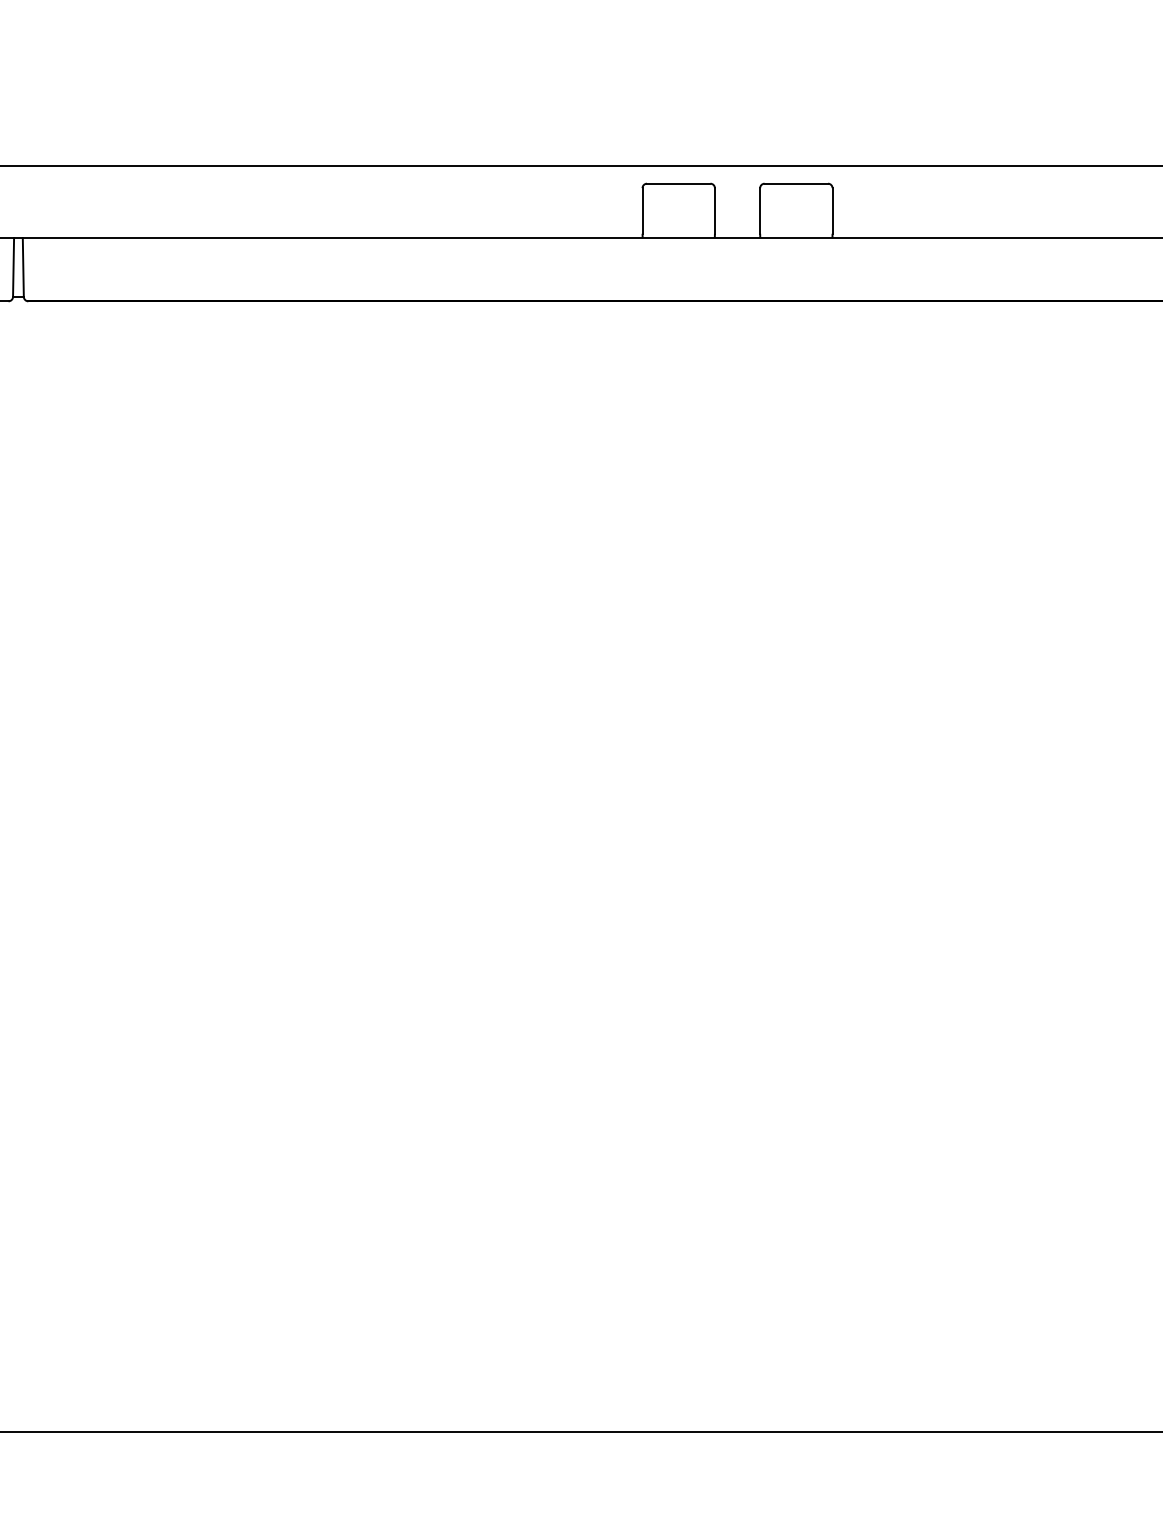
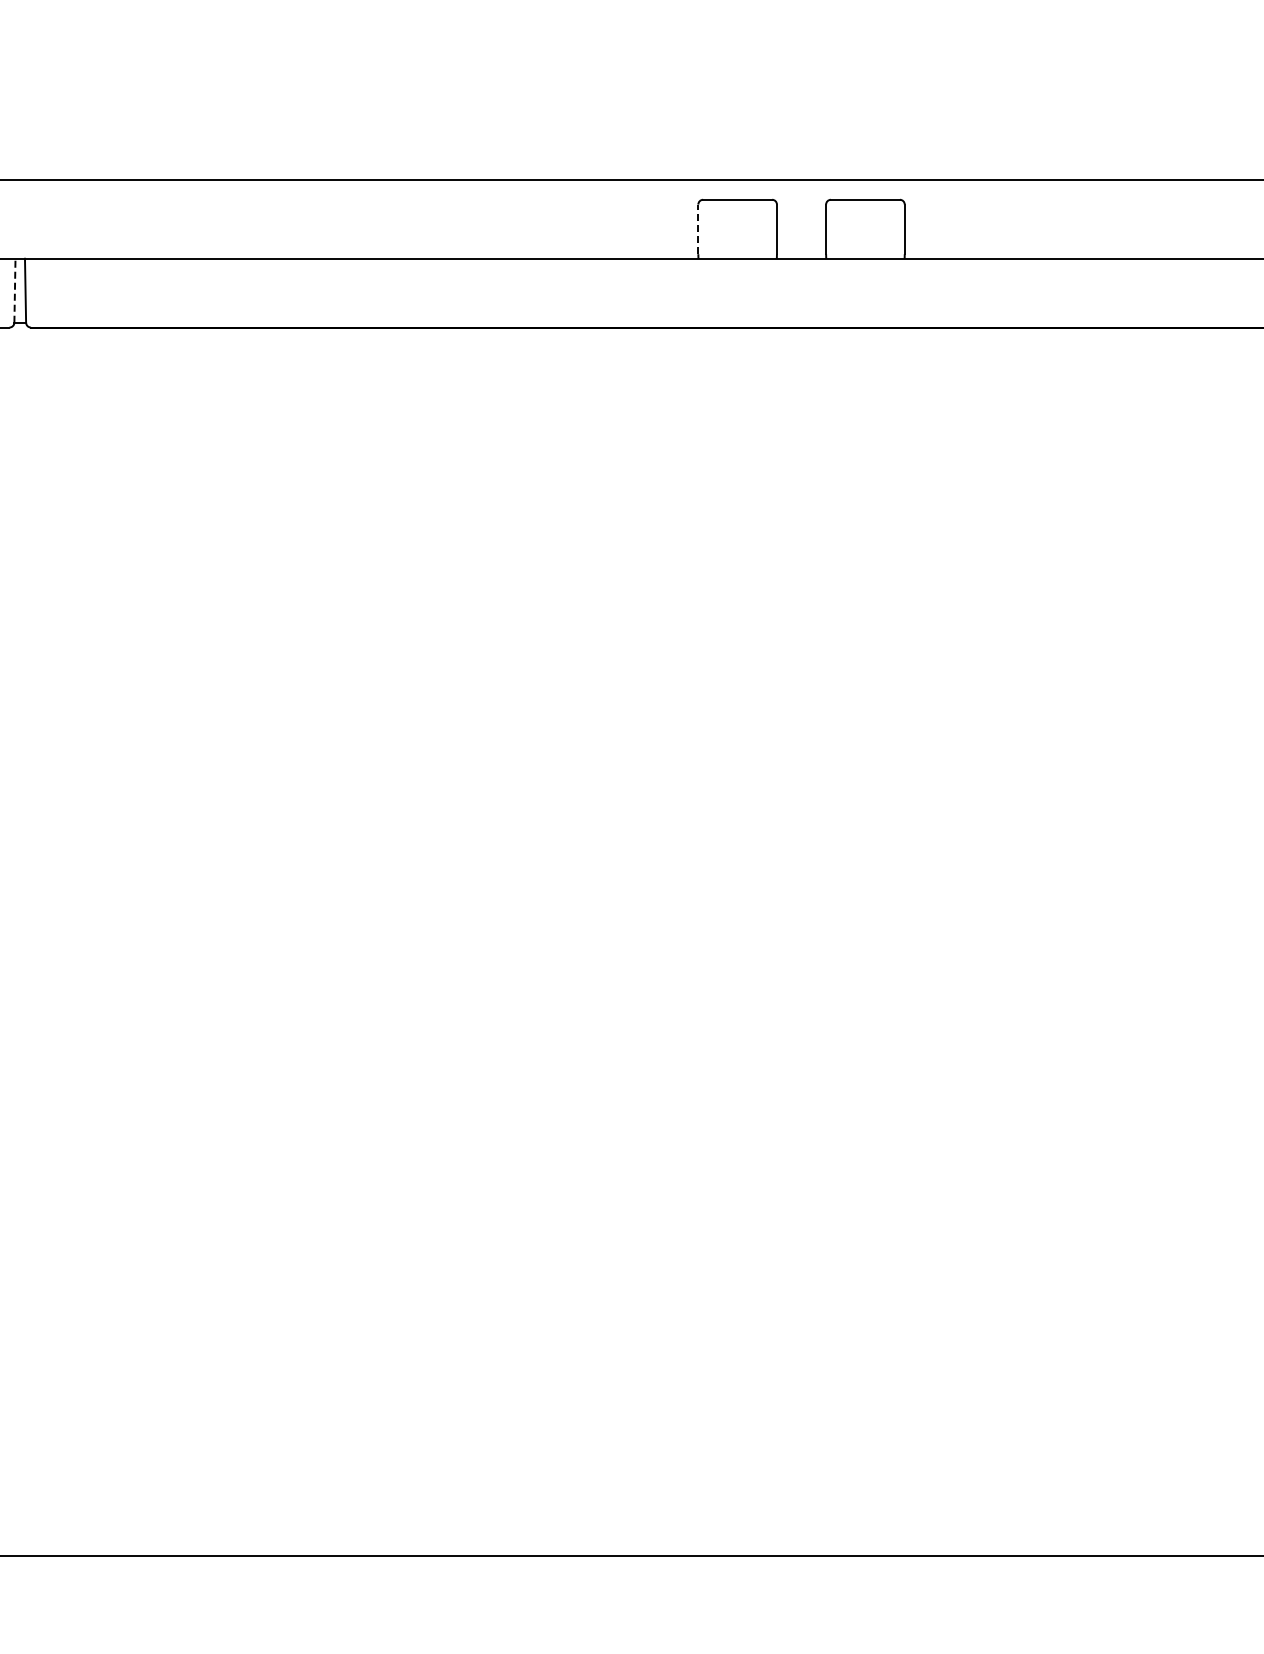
line: (642, 211) -> (698, 229), solid -> dashed
line: (13, 267) -> (14, 290), solid -> dashed

